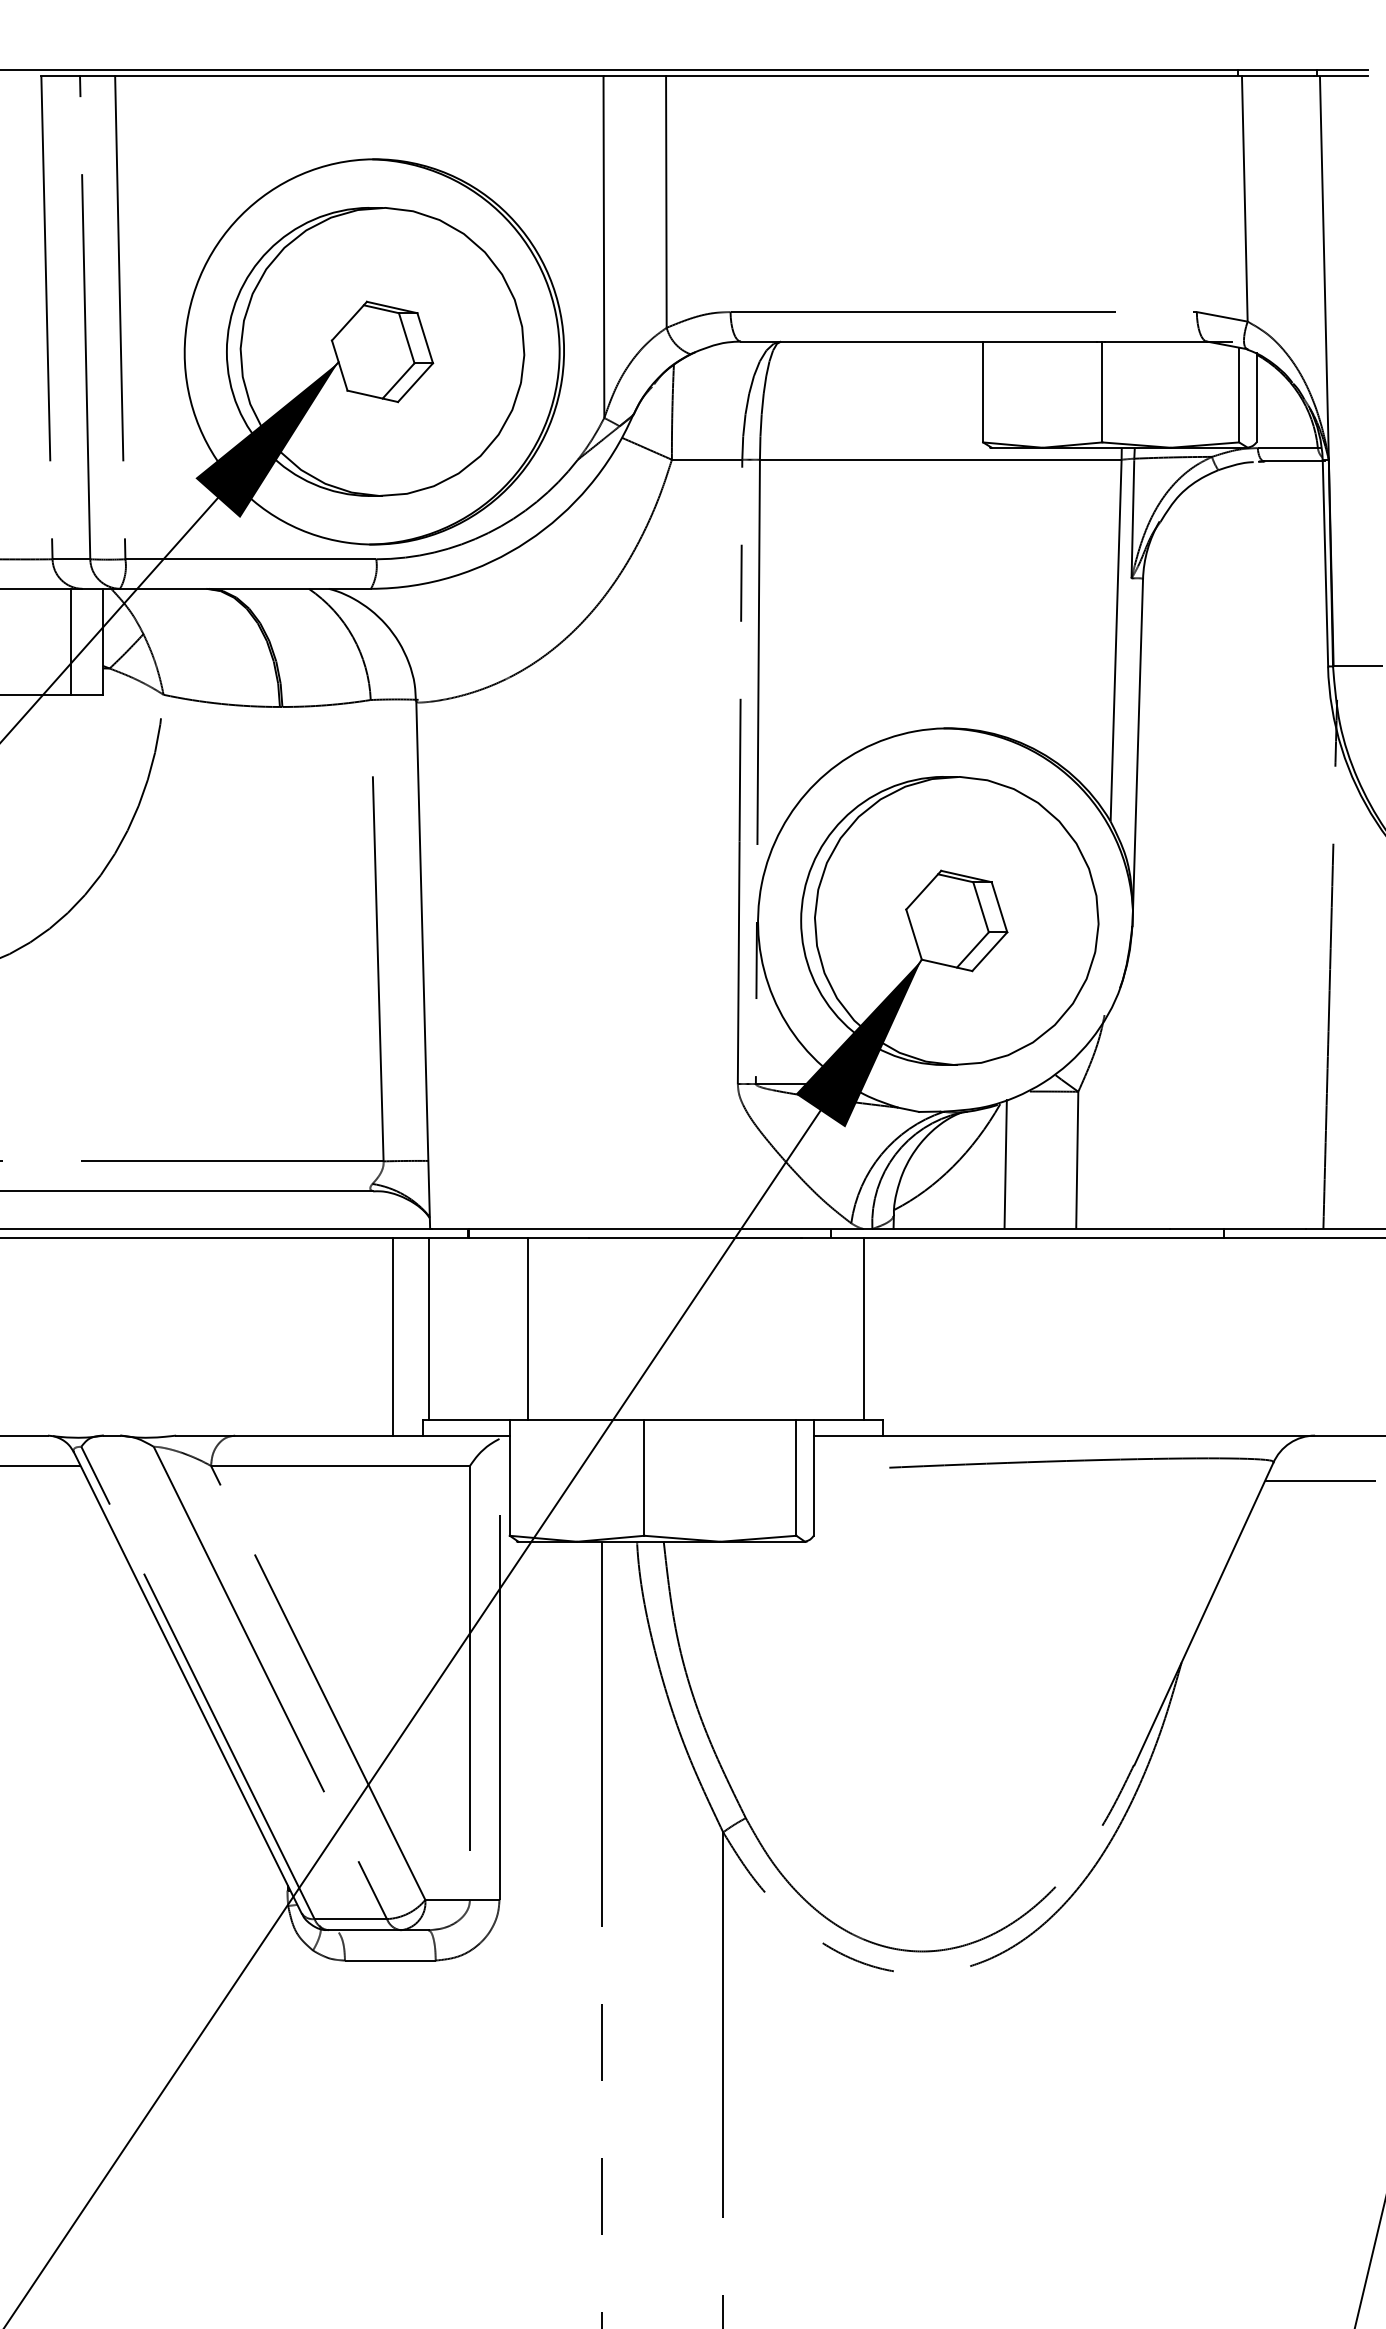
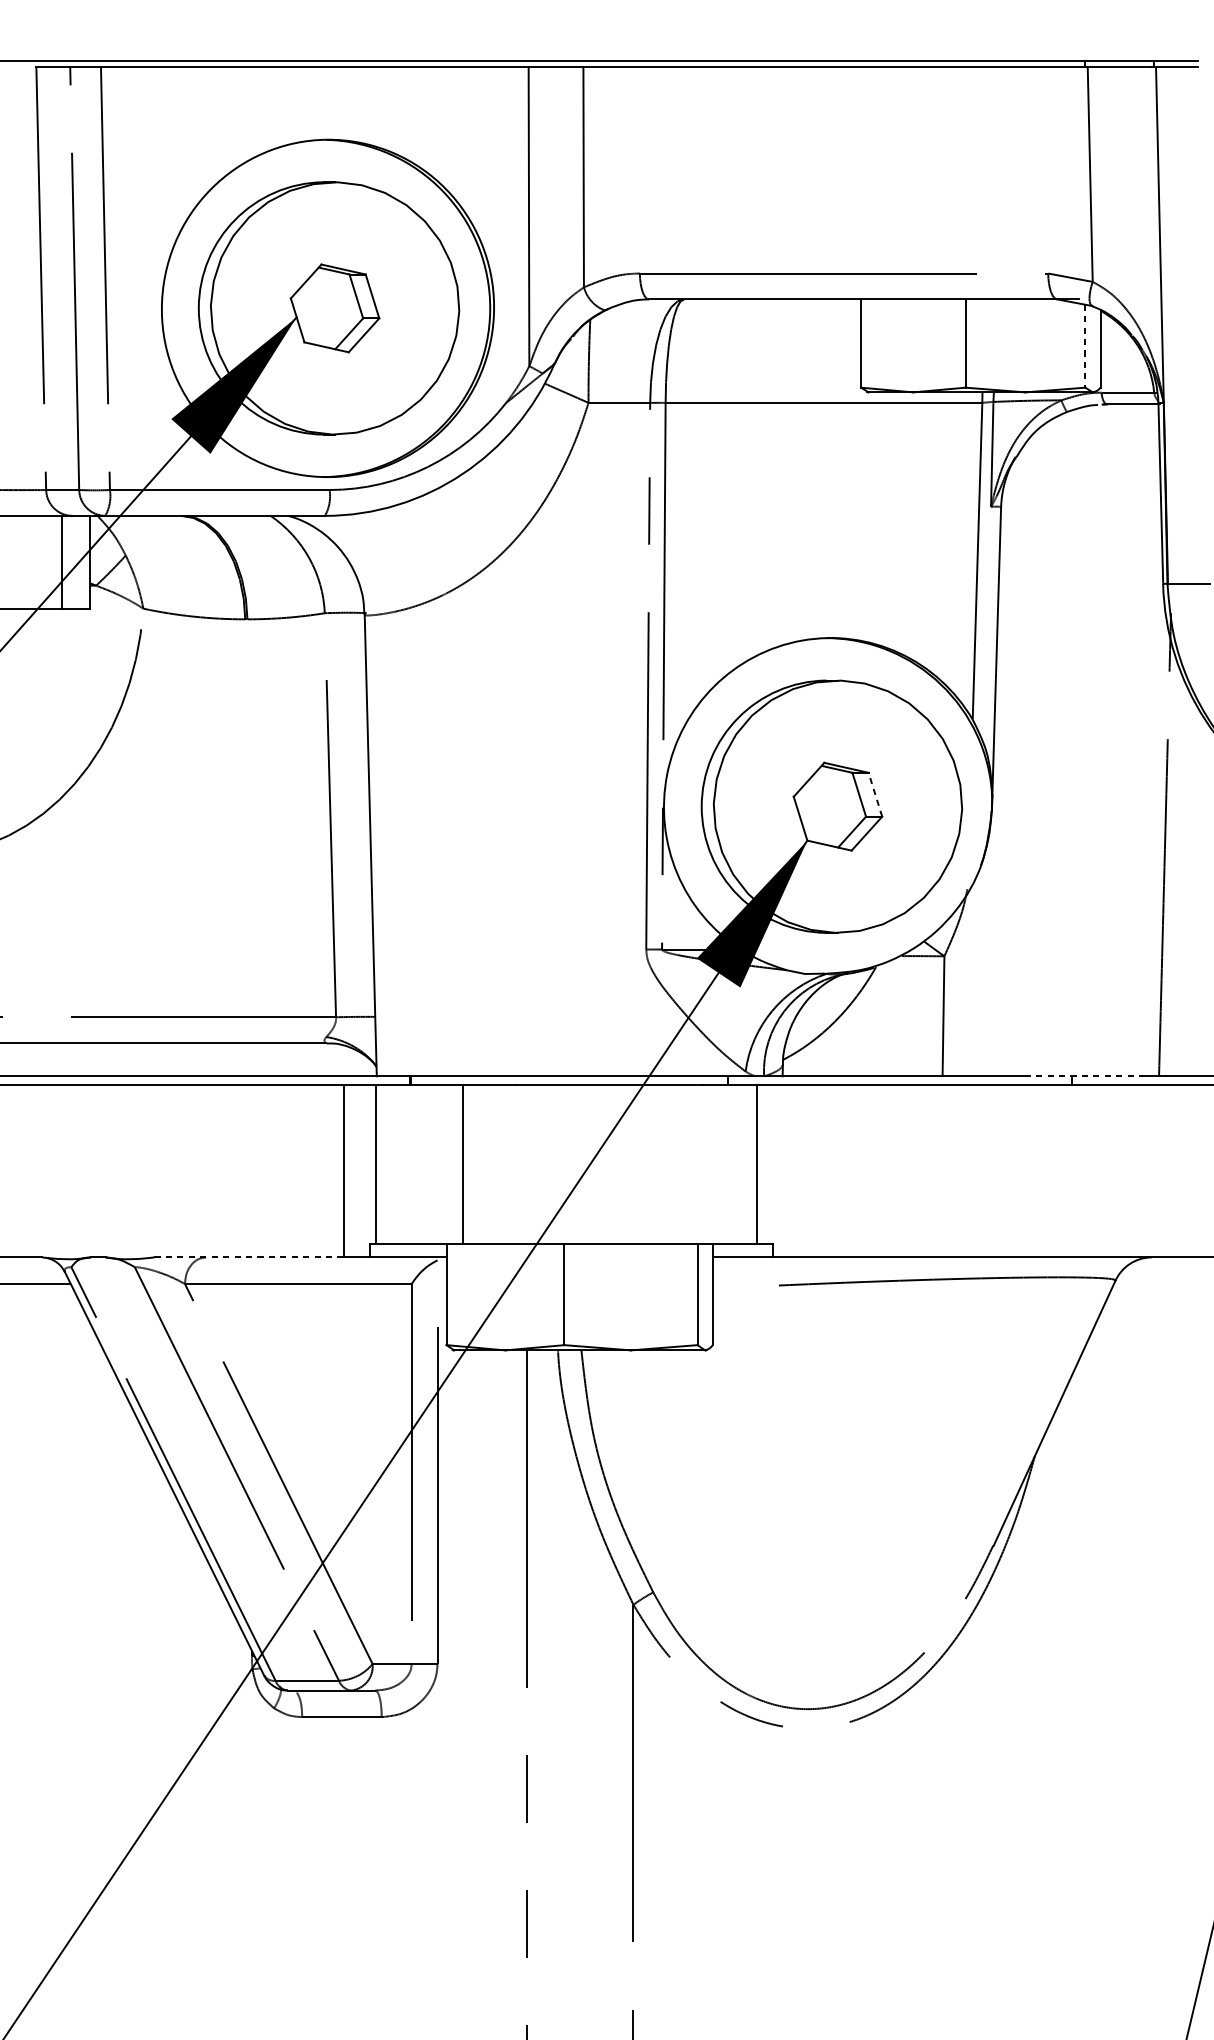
line: (1239, 395) -> (1085, 346), solid -> dashed
line: (999, 906) -> (875, 794), solid -> dashed
line: (1005, 1163) -> (880, 1019), removed
line: (1237, 1228) -> (1083, 1076), solid -> dashed
line: (285, 1435) -> (250, 1257), solid -> dashed
line: (1320, 1481) -> (1156, 1297), removed

